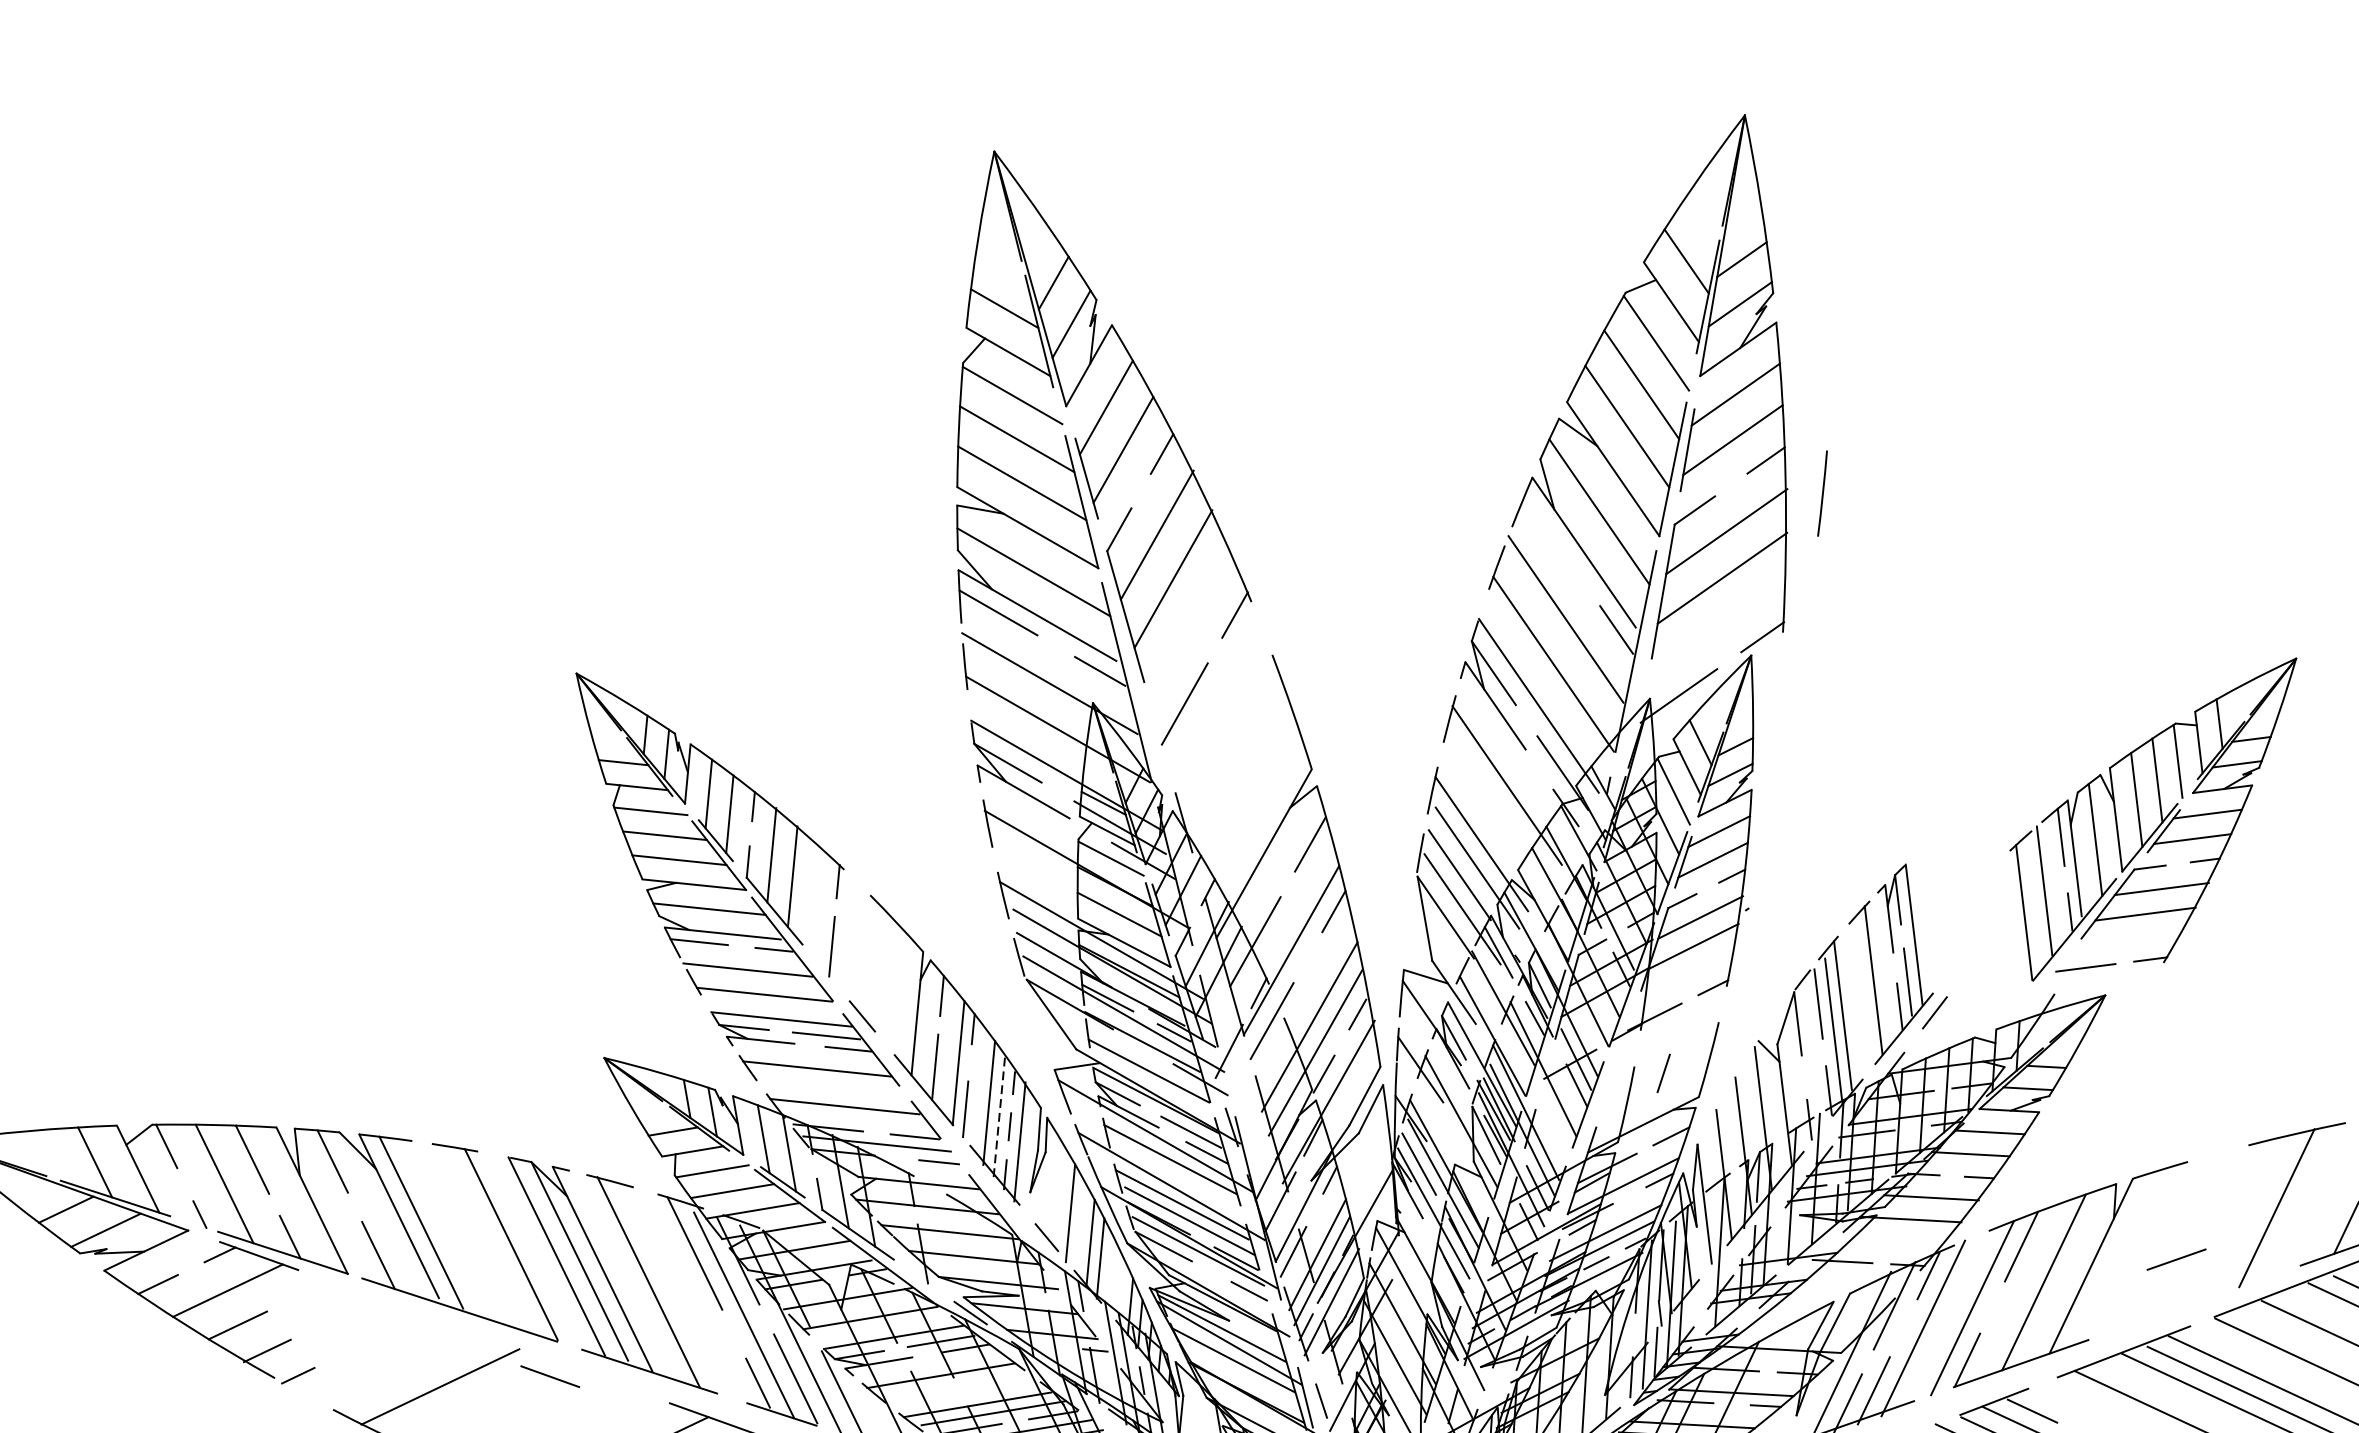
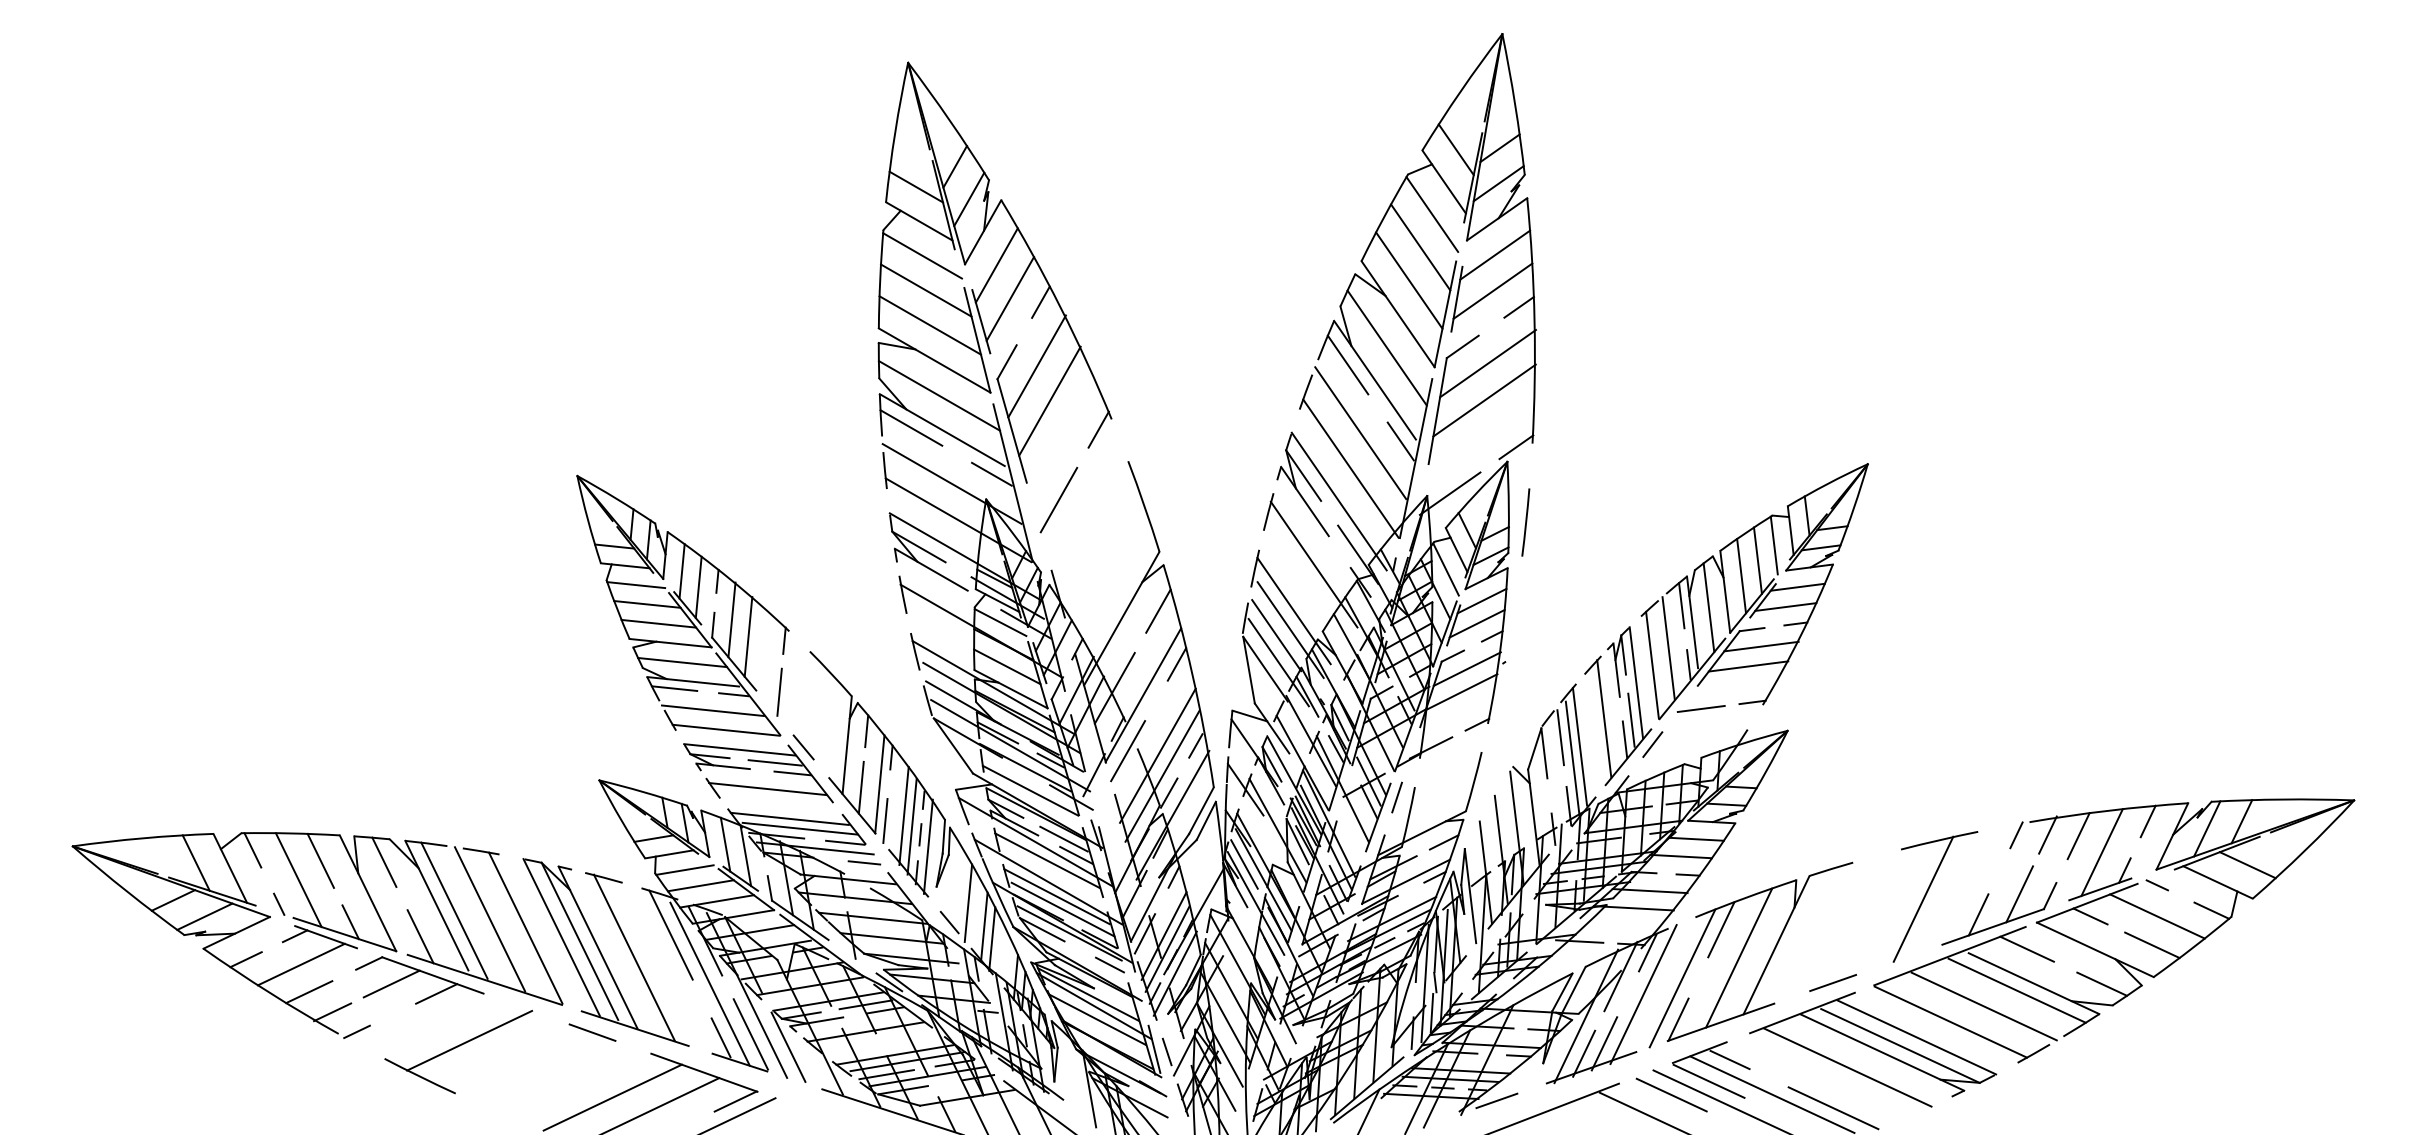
line: (1822, 493) -> (1525, 522), moved
line: (1549, 532) -> (1347, 364), added
part: (2153, 819) -> (1754, 591), moved
line: (1662, 1073) -> (1396, 797), moved
line: (999, 1116) -> (912, 826), dashed -> solid
line: (858, 1118) -> (800, 828), added
line: (465, 1233) -> (489, 919), added
line: (2175, 1259) -> (1832, 982), moved
part: (373, 1301) -> (416, 973), added
line: (550, 1376) -> (592, 1032), moved

